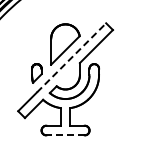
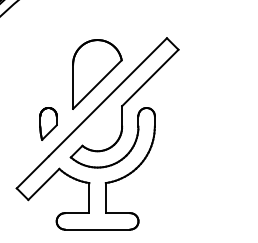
line: (71, 57) -> (107, 96), dashed -> solid
line: (65, 135) -> (97, 229), dashed -> solid

